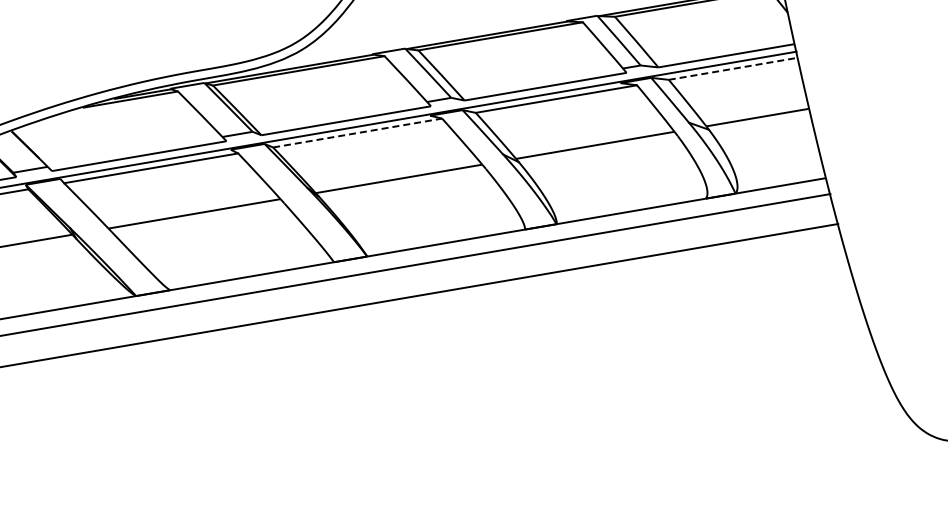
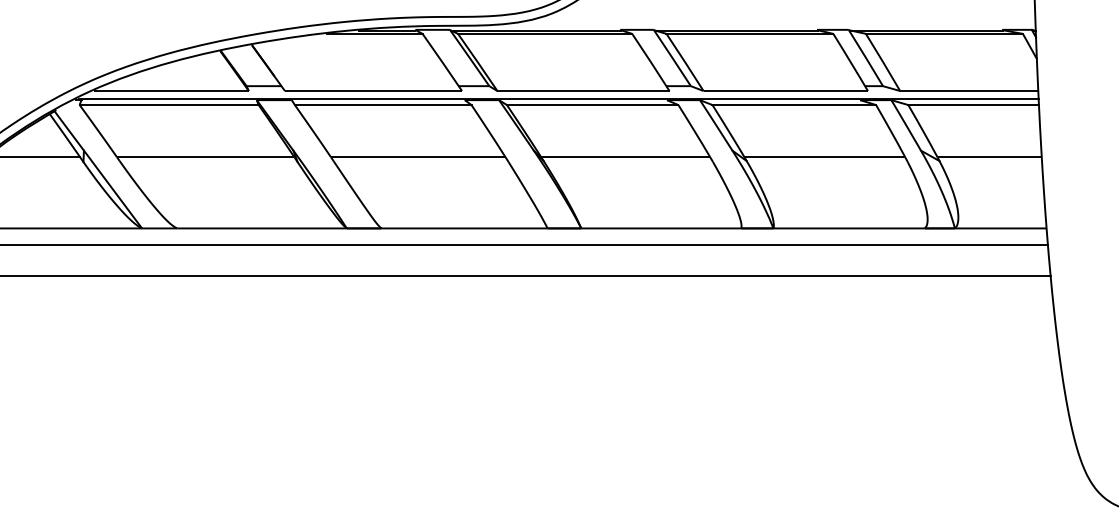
line: (734, 69) -> (974, 105), dashed -> solid
line: (357, 133) -> (592, 105), dashed -> solid

